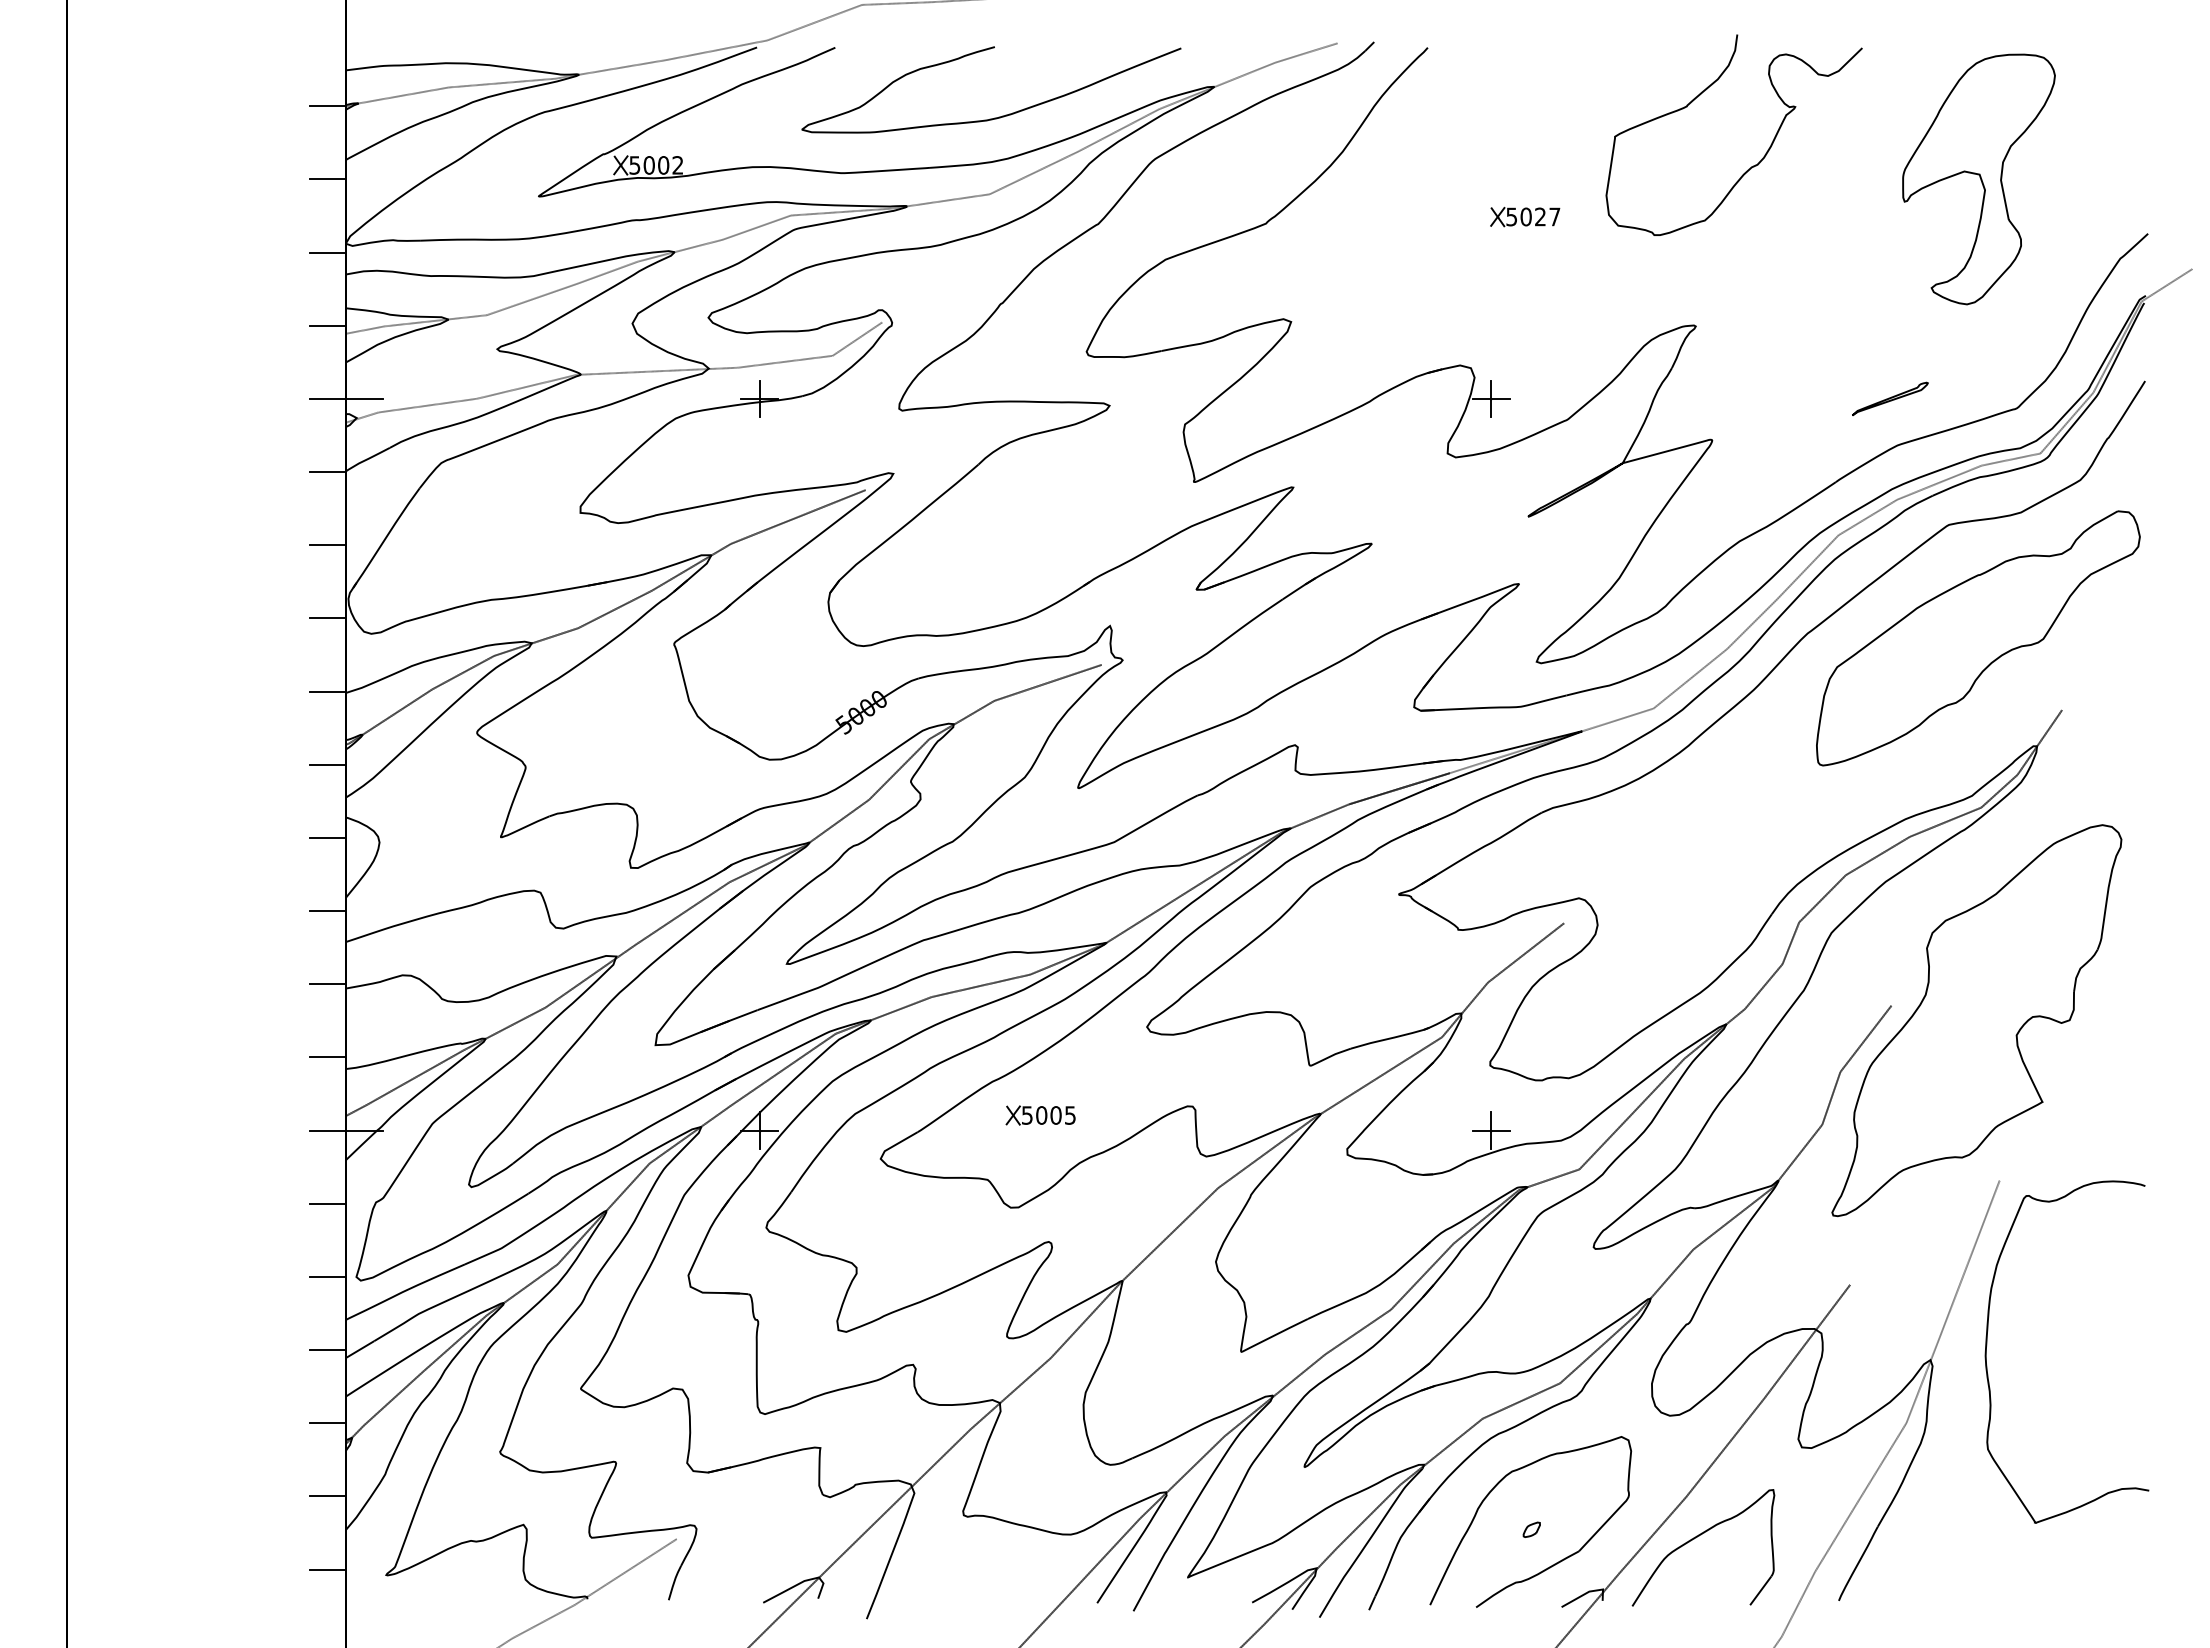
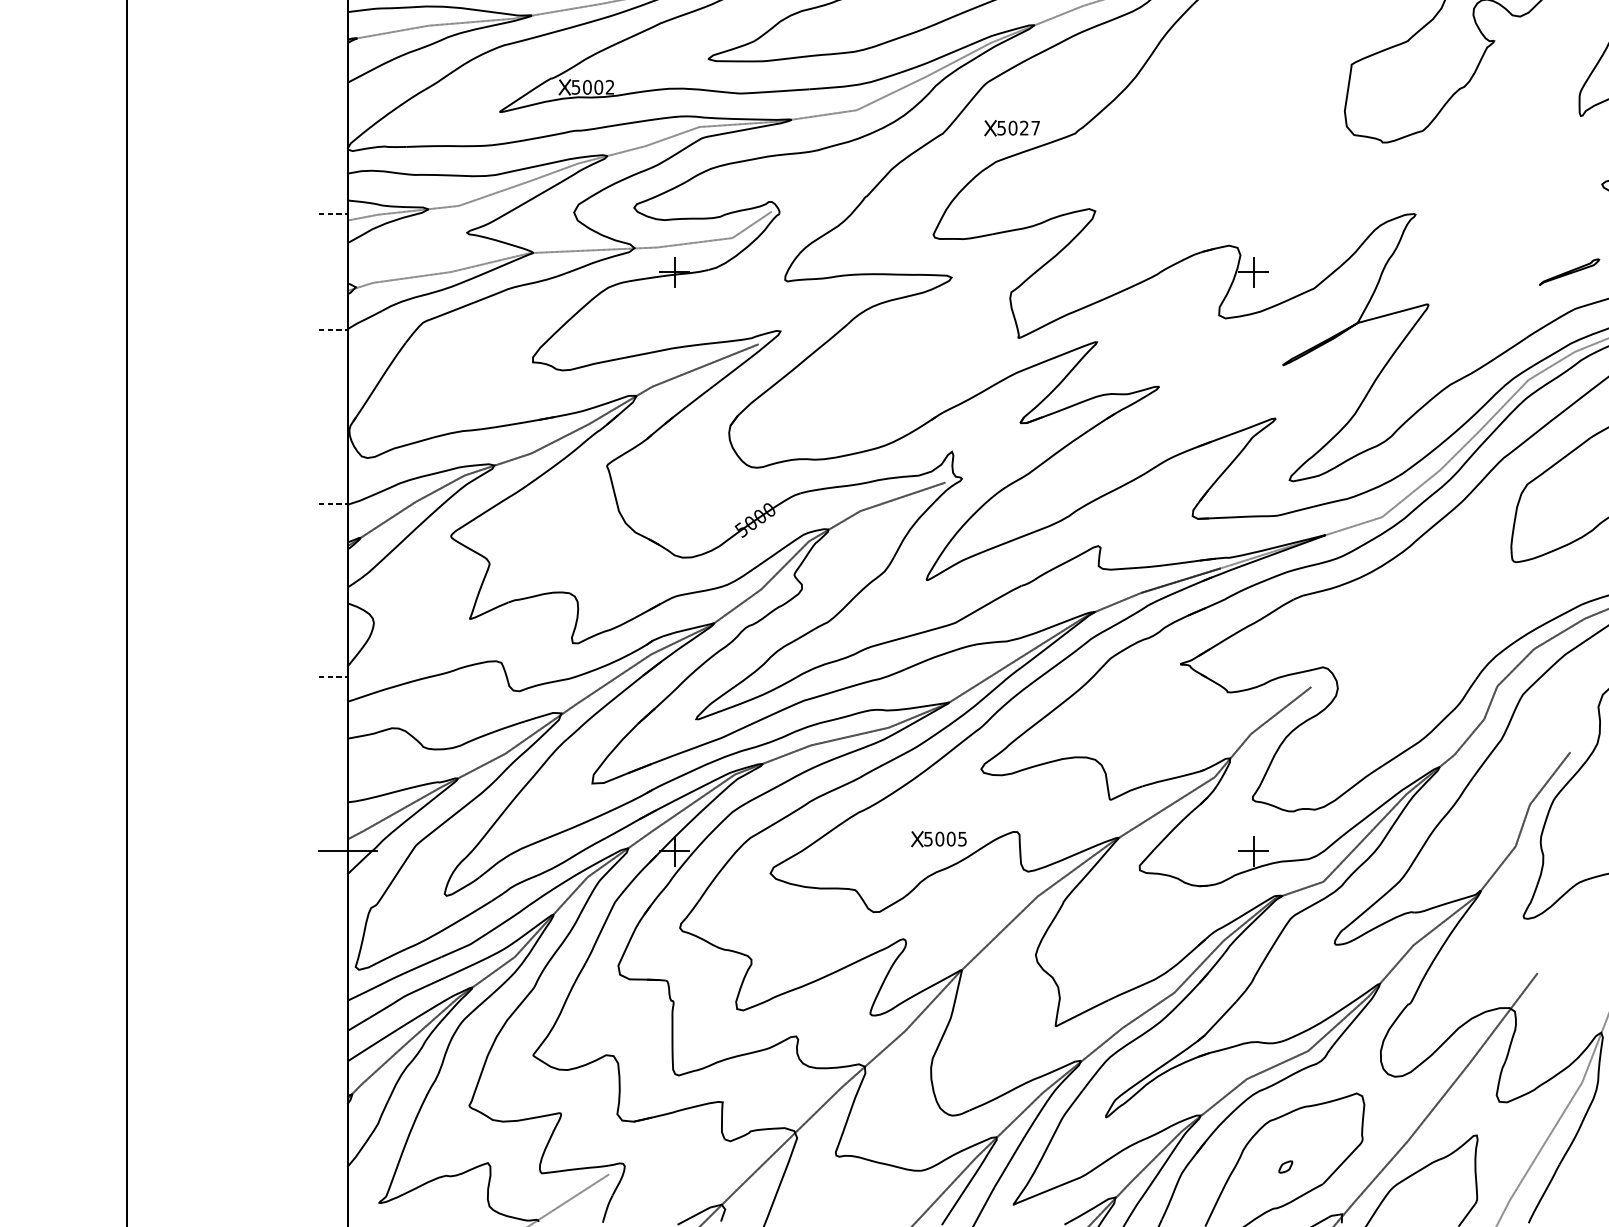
line: (327, 106) -> (332, 40), removed
line: (327, 179) -> (332, 98), removed
part: (1525, 216) -> (1012, 127), moved
line: (327, 252) -> (332, 156), removed
line: (328, 325) -> (333, 214), solid -> dashed
line: (346, 398) -> (347, 271), removed
line: (328, 472) -> (333, 330), solid -> dashed
line: (327, 545) -> (332, 388), removed
line: (327, 618) -> (332, 445), removed
line: (328, 691) -> (333, 503), solid -> dashed
line: (327, 764) -> (332, 561), removed
line: (327, 837) -> (332, 619), removed
line: (328, 911) -> (333, 677), solid -> dashed
line: (327, 984) -> (332, 735), removed
line: (327, 1057) -> (332, 793), removed
part: (1040, 1115) -> (938, 839), moved
line: (327, 1203) -> (332, 908), removed
line: (327, 1276) -> (332, 966), removed
line: (327, 1350) -> (332, 1025), removed
line: (327, 1423) -> (332, 1082), removed
line: (327, 1496) -> (332, 1140), removed
line: (327, 1569) -> (332, 1198), removed

